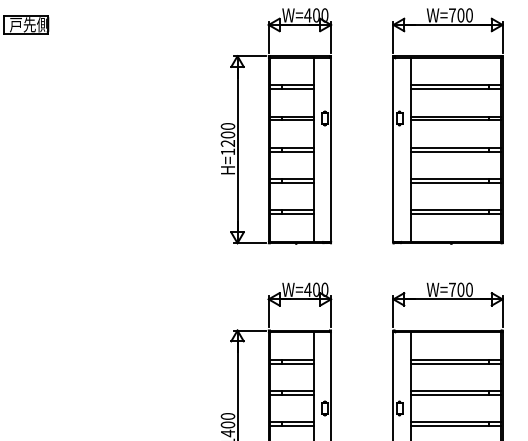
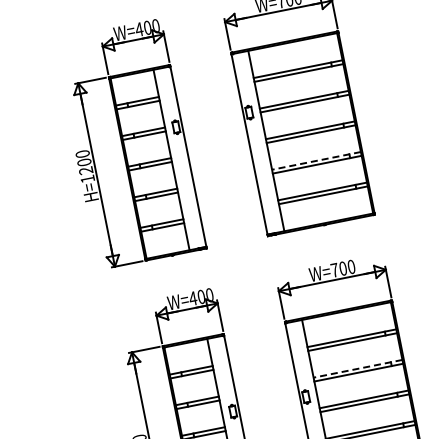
line: (455, 178) -> (316, 160), solid -> dashed
line: (455, 390) -> (357, 368), solid -> dashed

